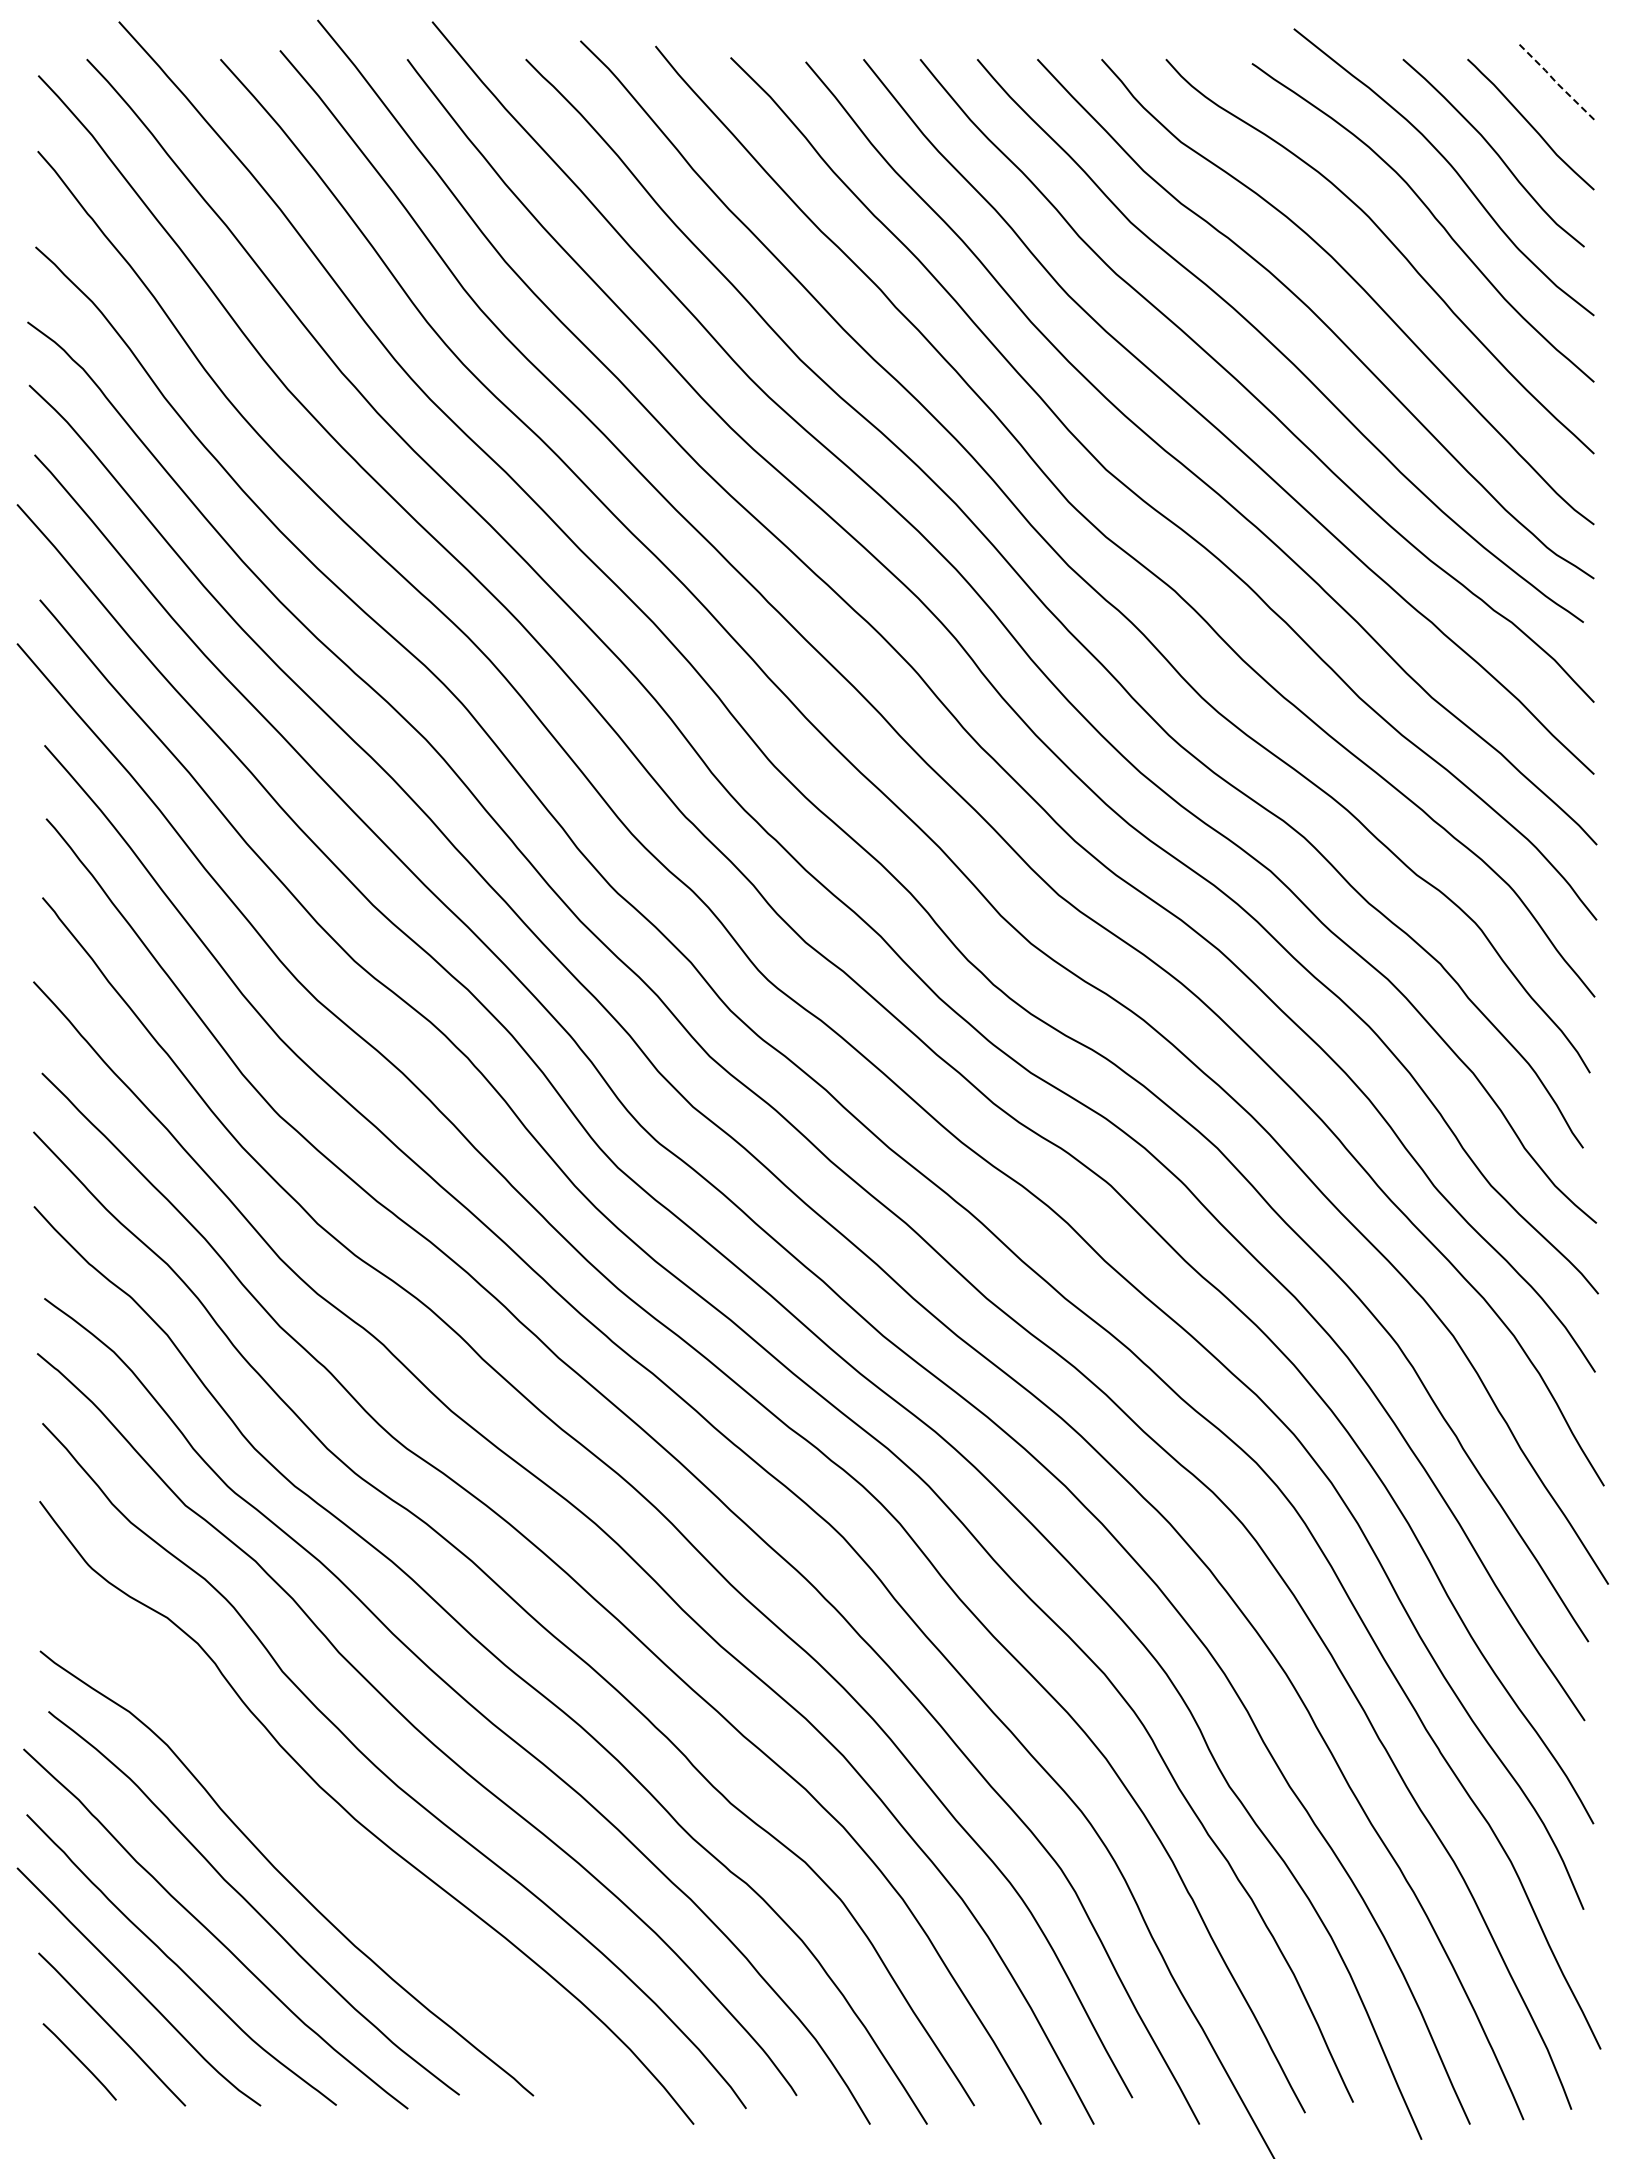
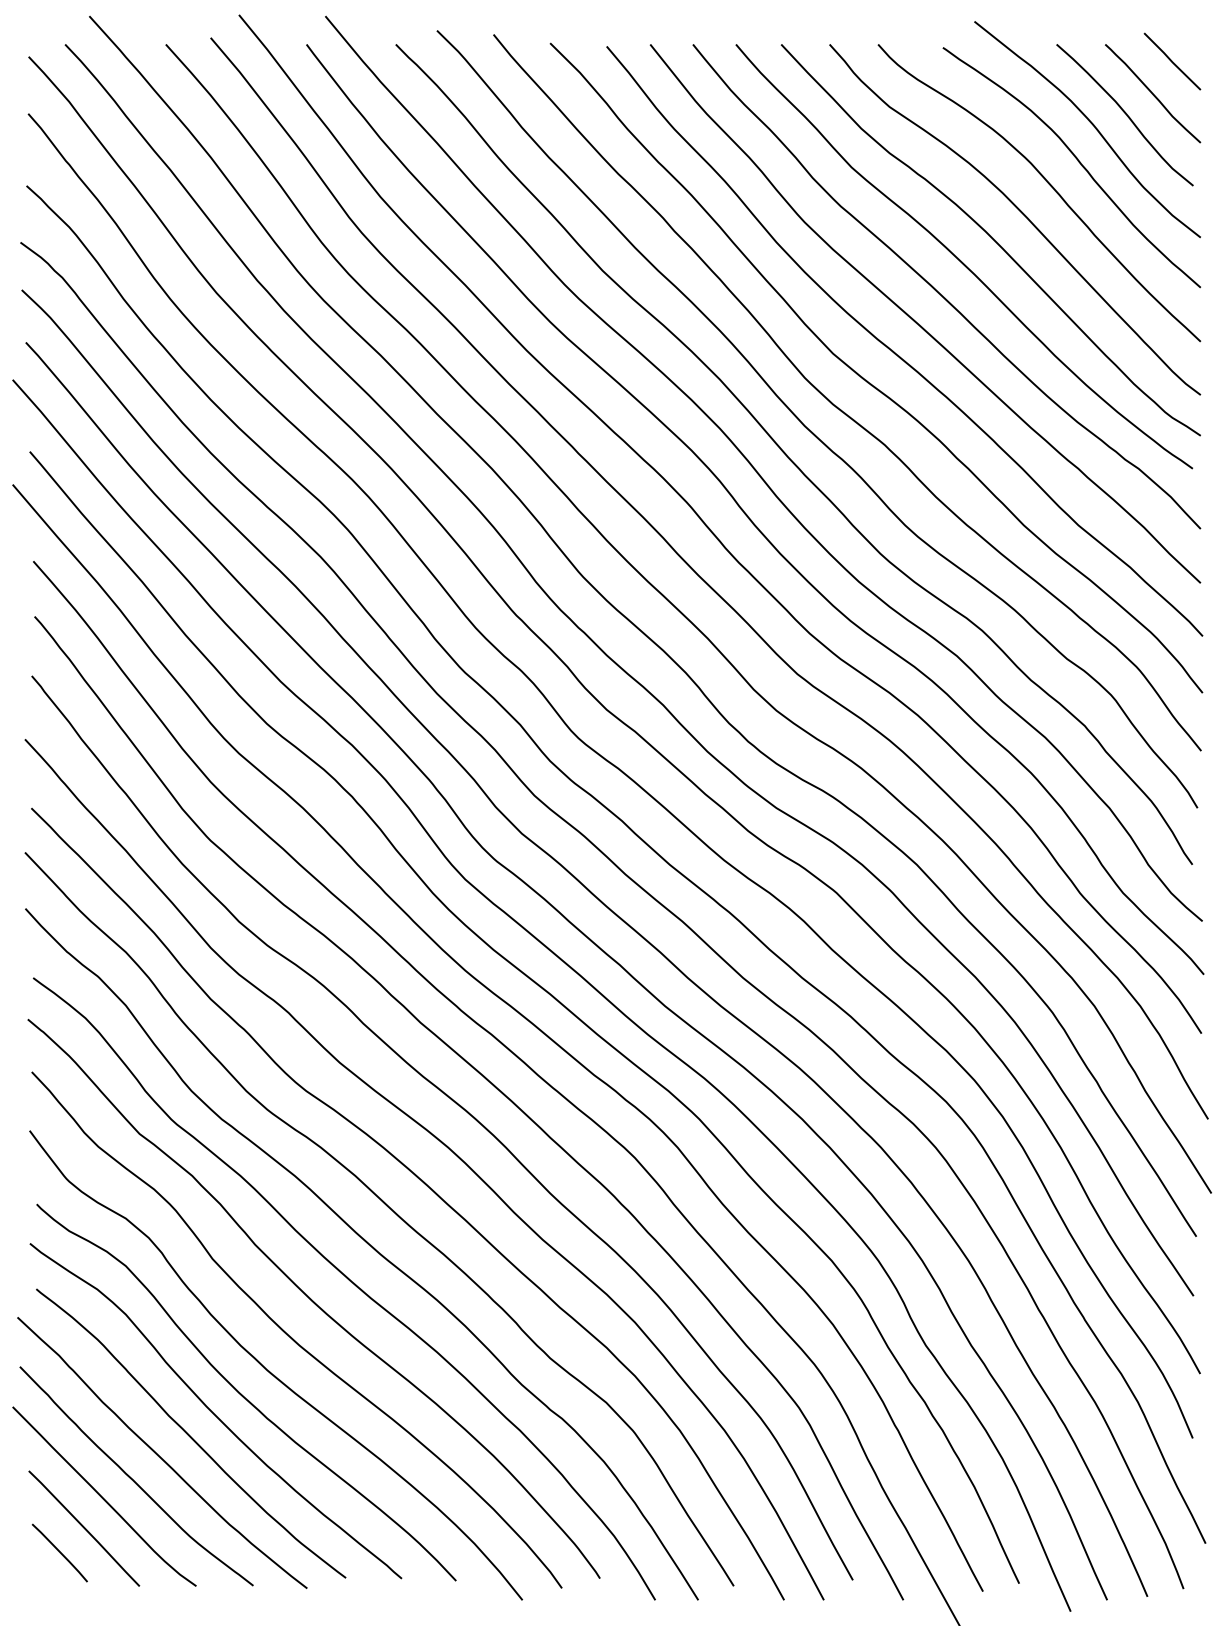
line: (1556, 82) -> (1172, 61), dashed -> solid
curve: (325, 1854) -> (245, 1396), added

